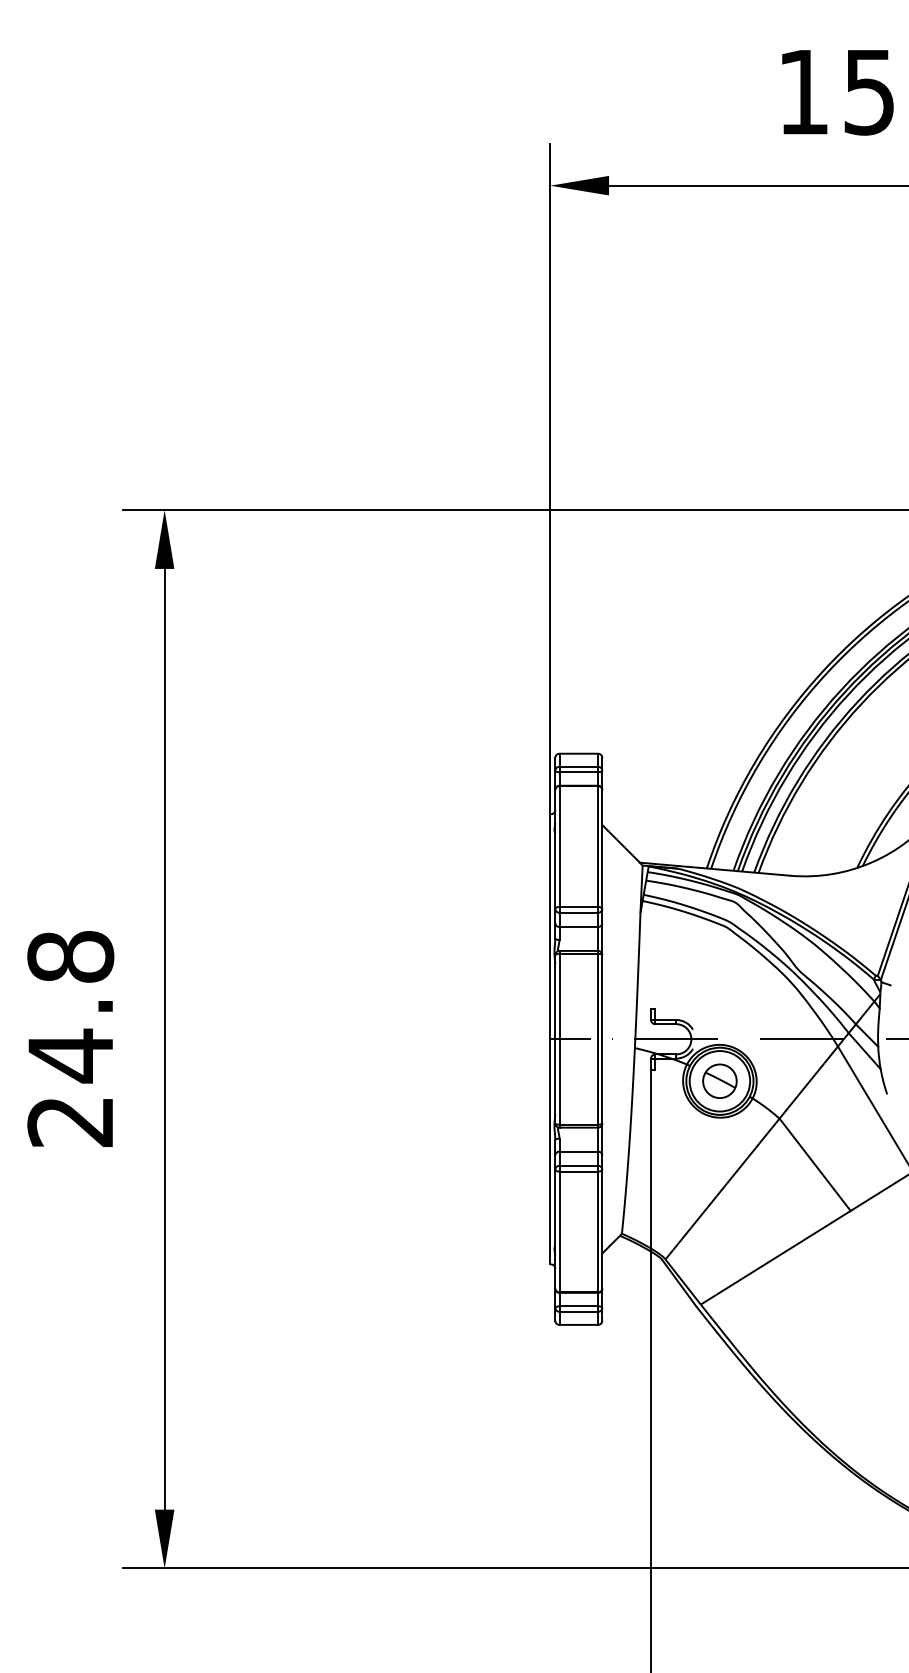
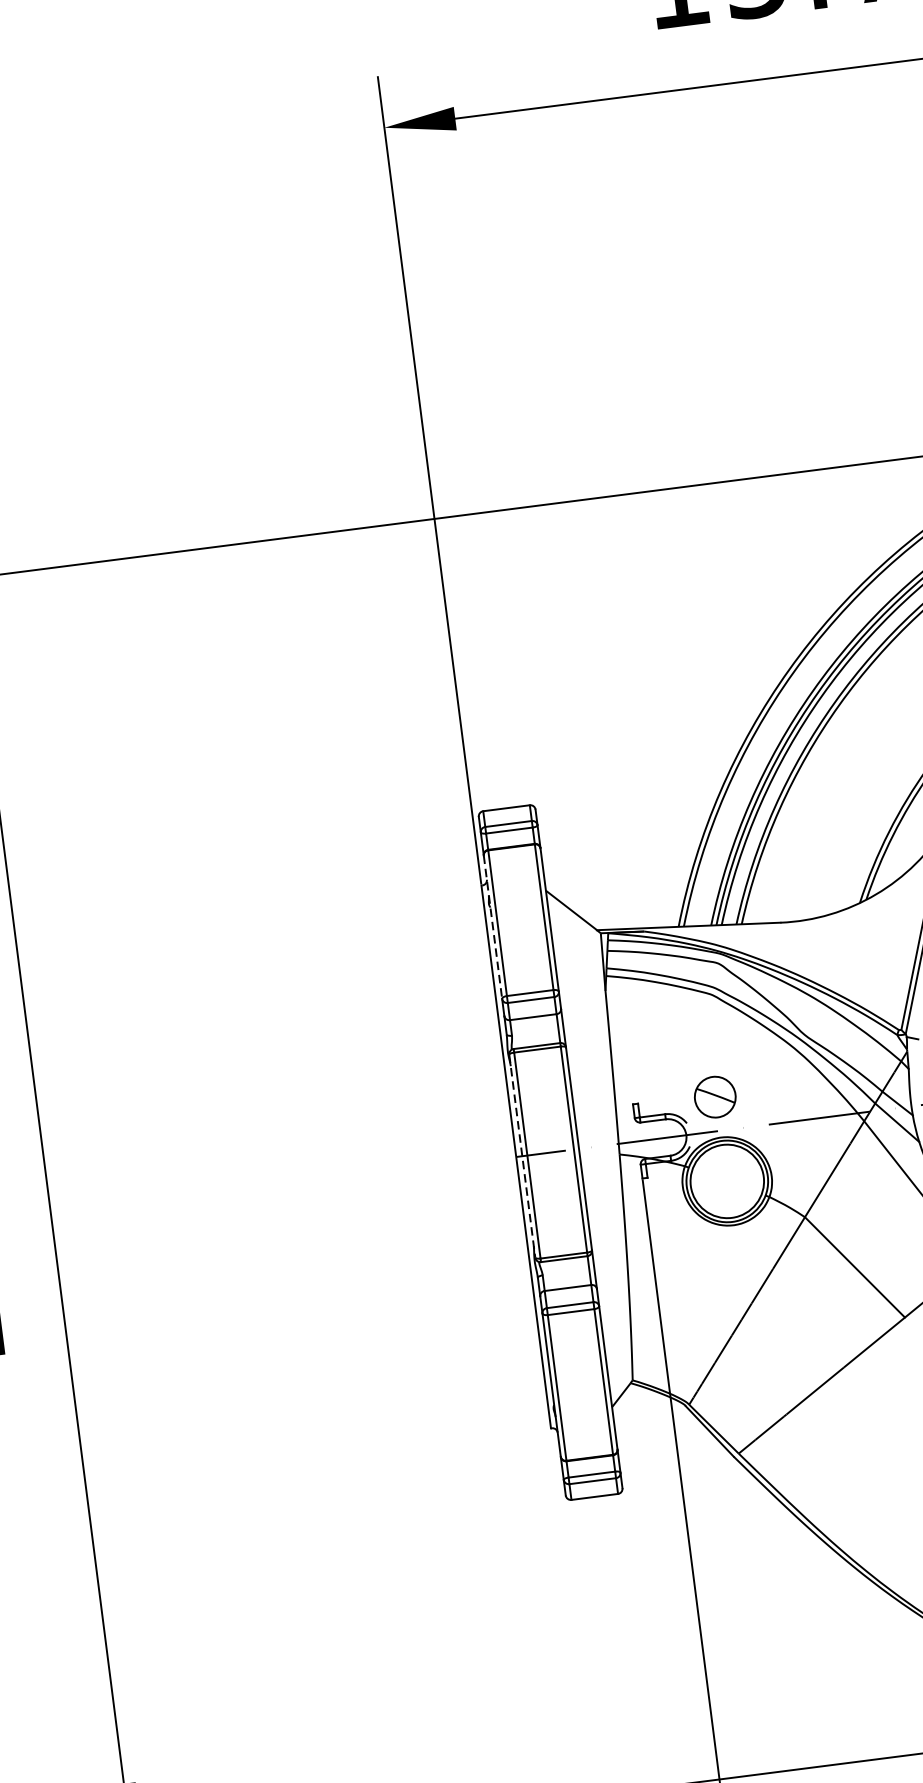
line: (555, 849) -> (493, 927), solid -> dashed
line: (555, 1039) -> (522, 1156), solid -> dashed
part: (719, 1080) -> (714, 1096), moved

